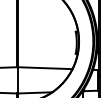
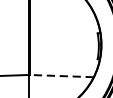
line: (44, 68) -> (60, 76), solid -> dashed

